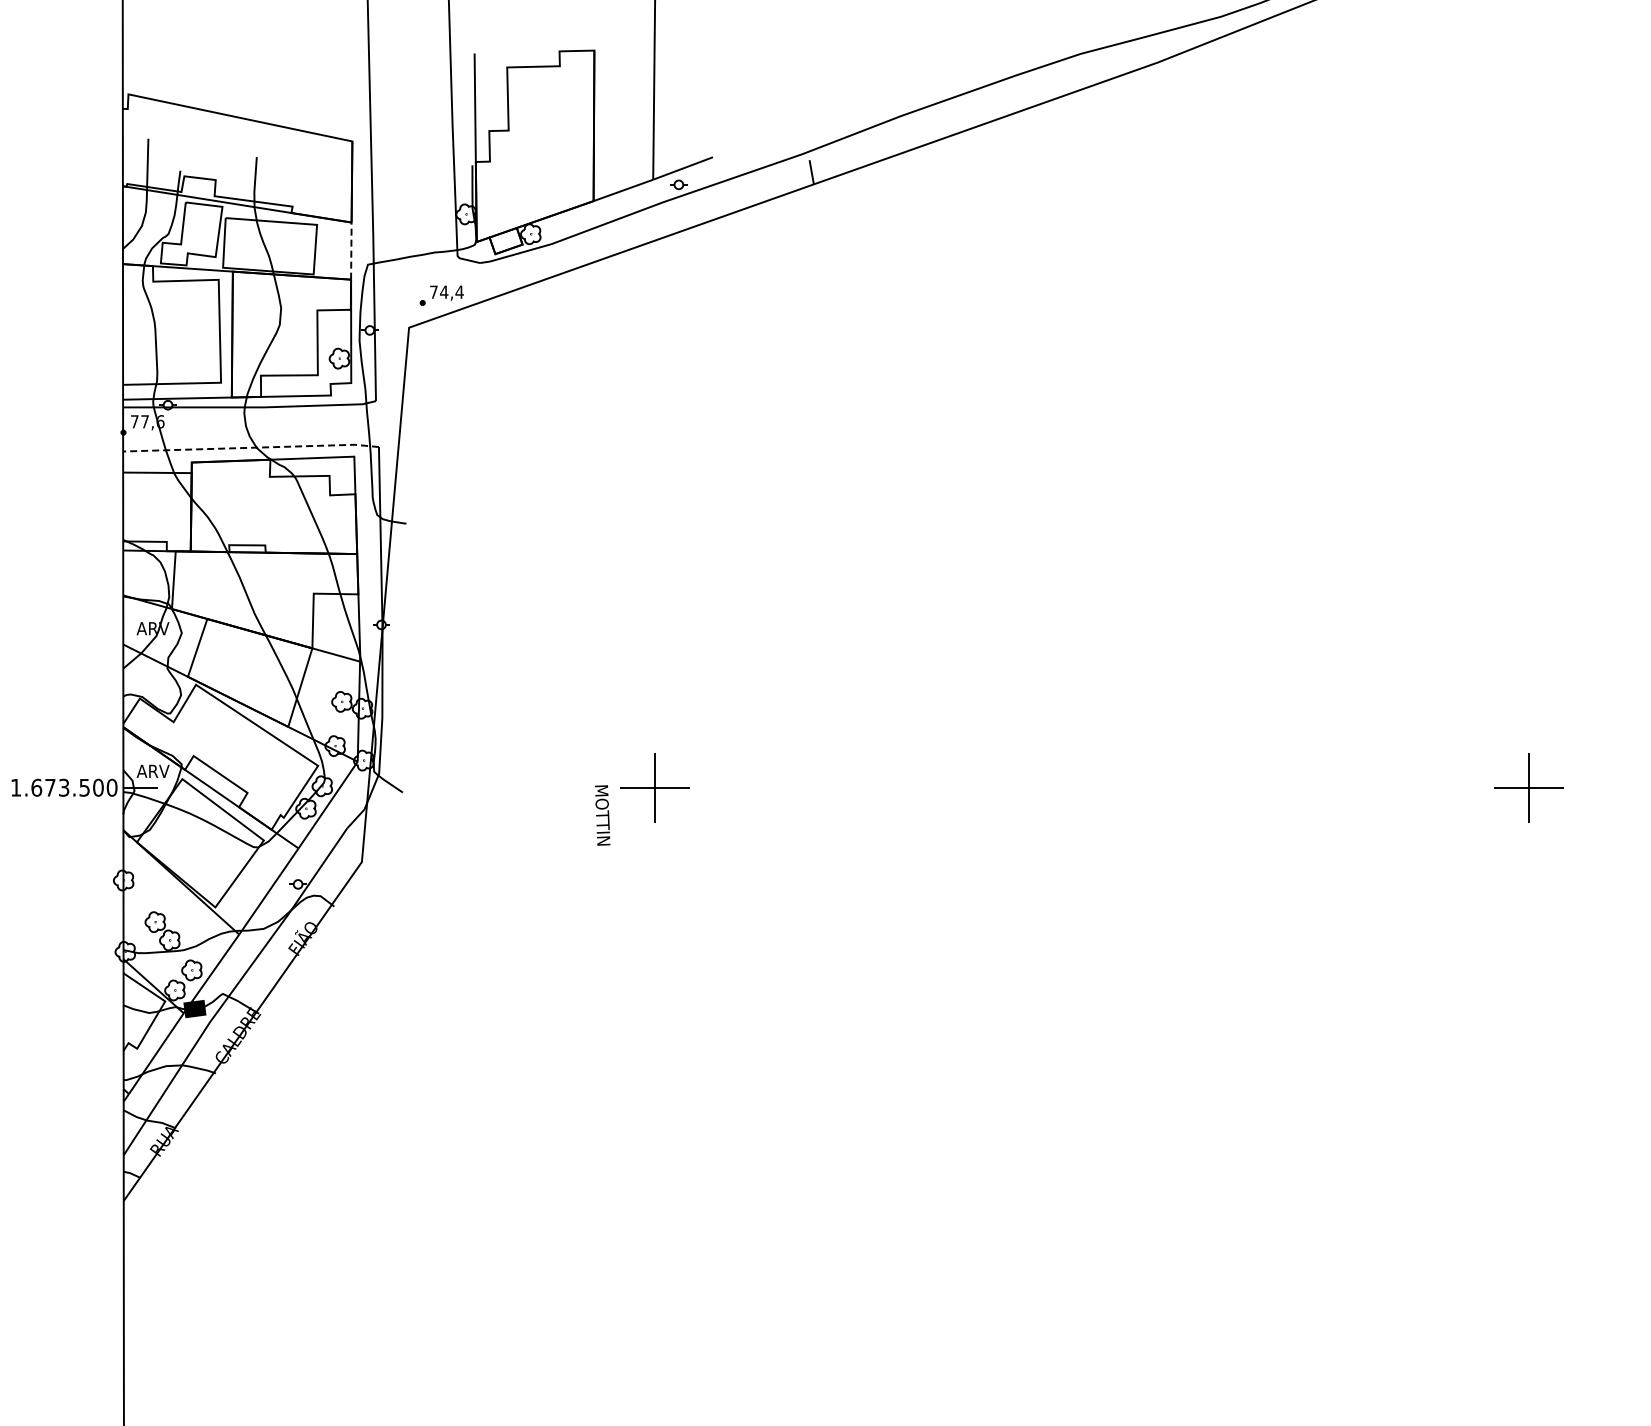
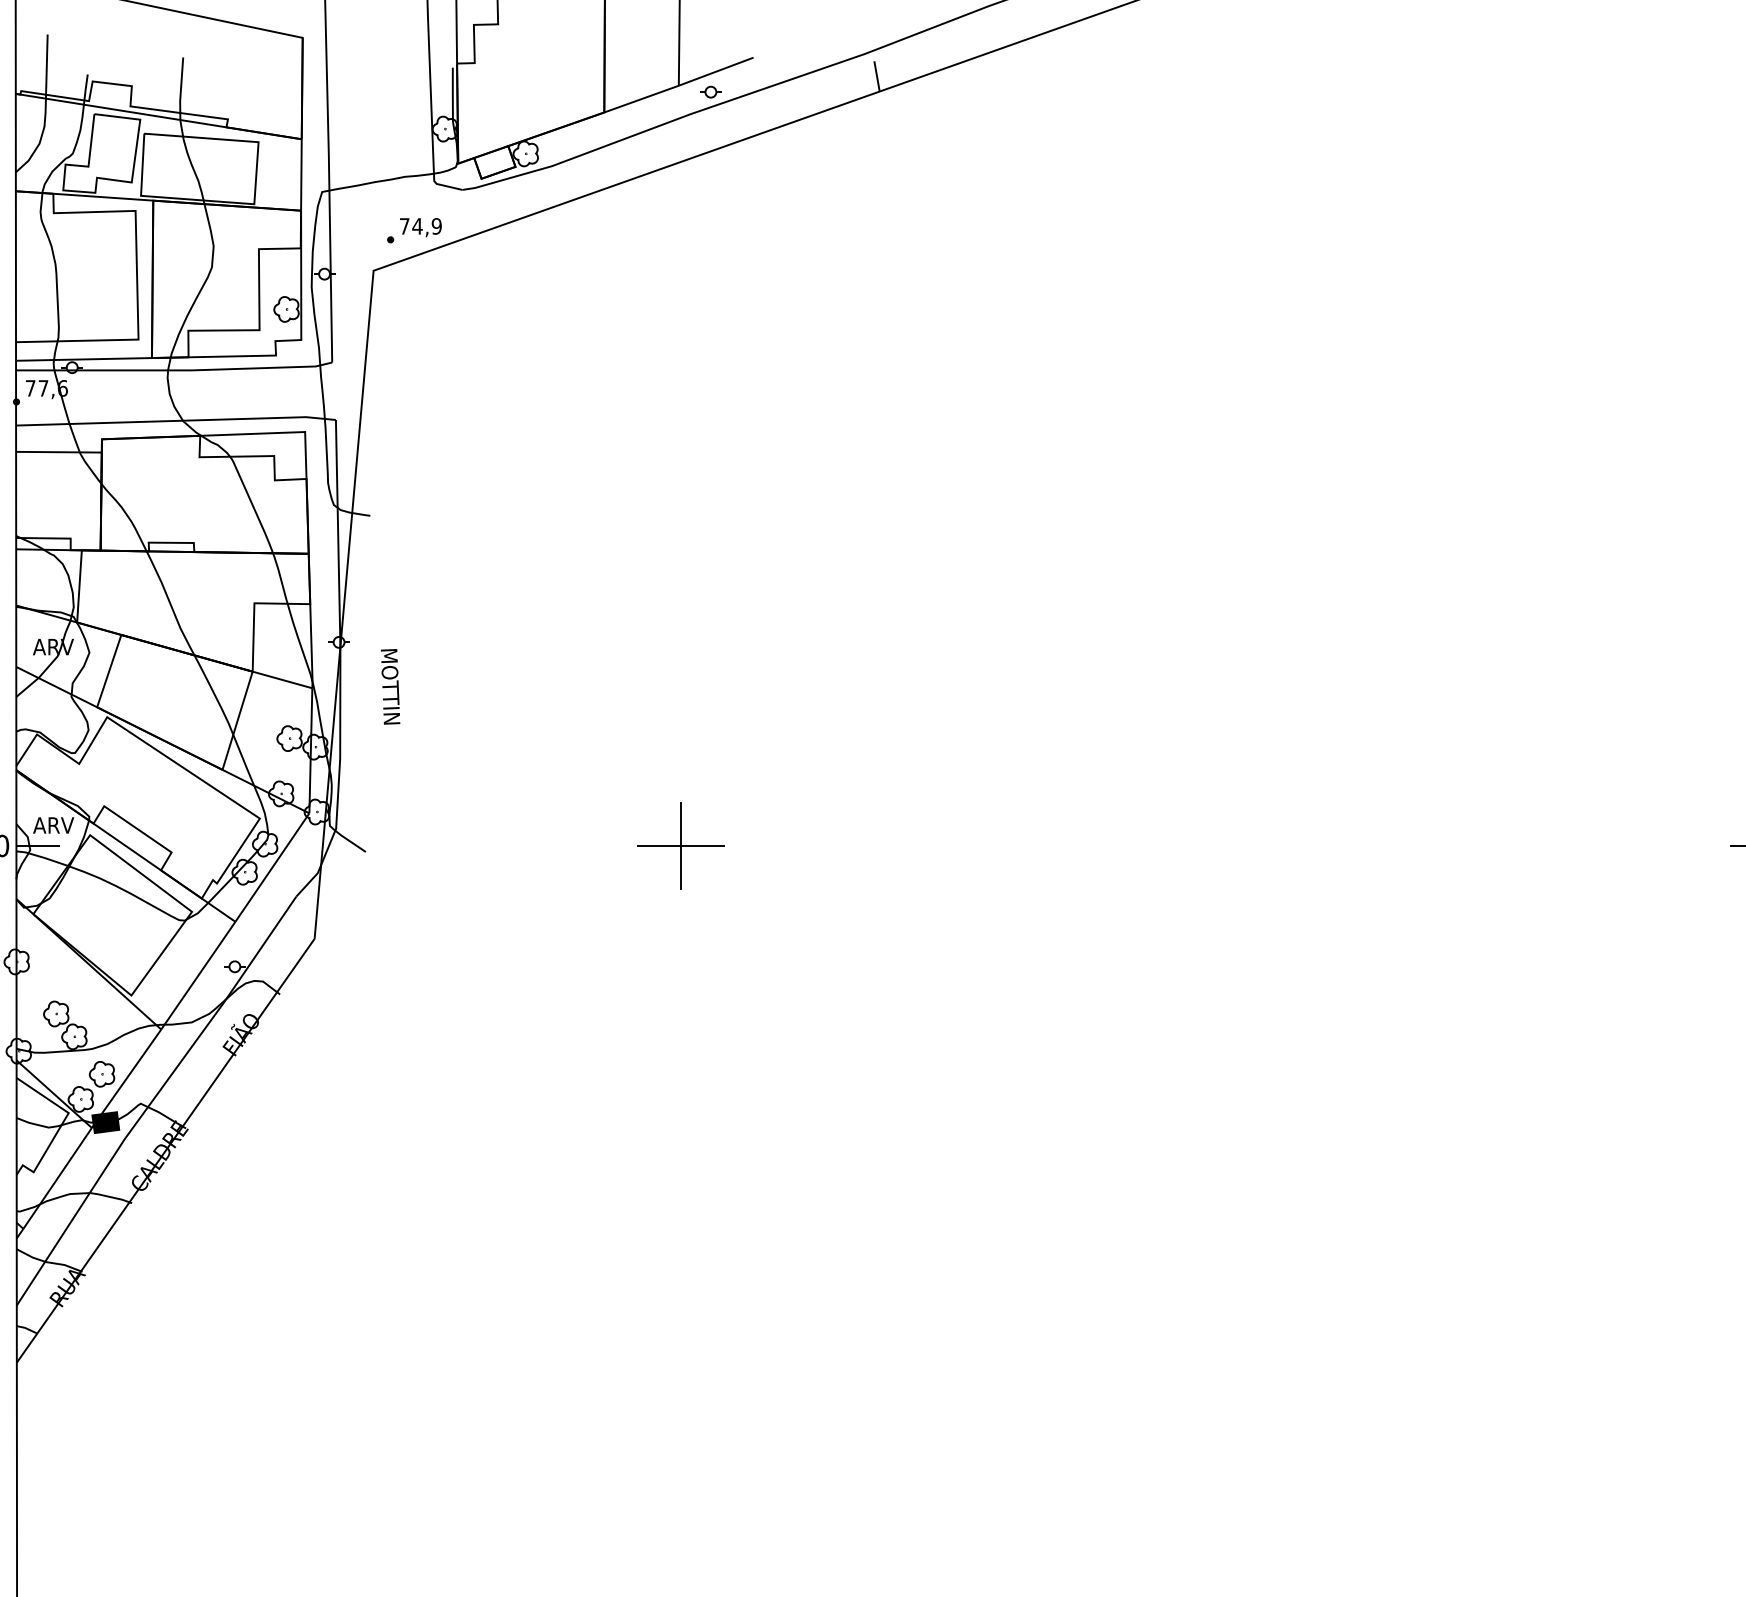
line: (351, 251) -> (301, 175), dashed -> solid
text: (459, 291) -> (436, 225), 74,4 -> 74,9
line: (251, 447) -> (176, 420), dashed -> solid
text: (602, 815) -> (390, 686), moved

